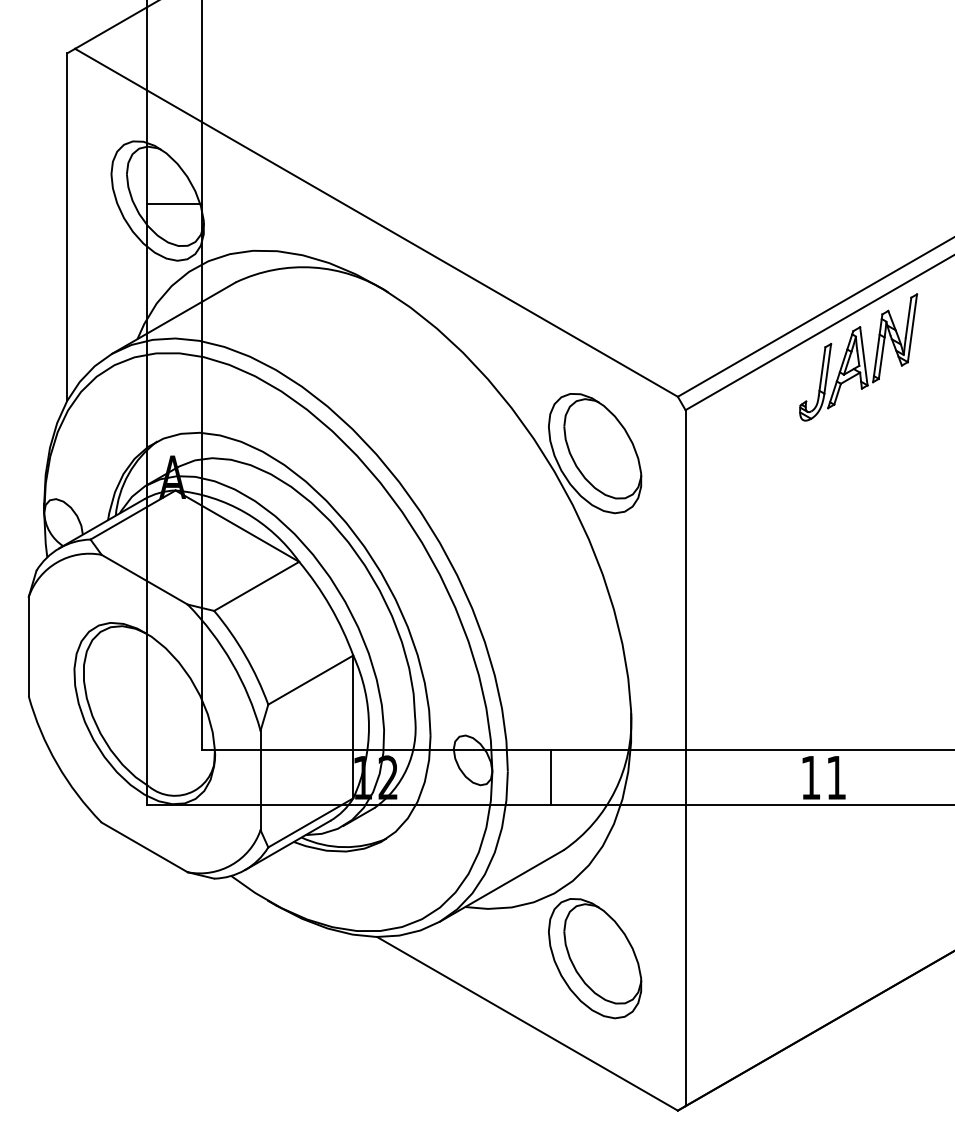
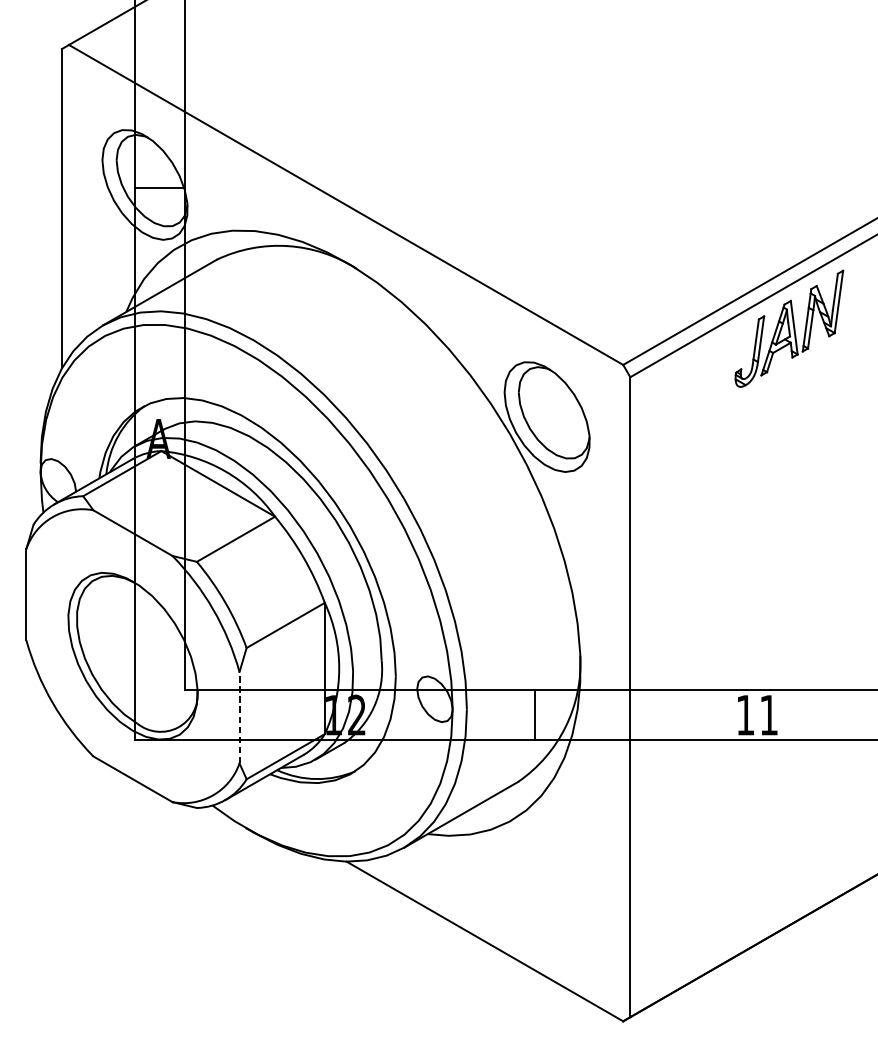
line: (551, 777) -> (534, 714), moved
line: (260, 780) -> (239, 717), solid -> dashed
part: (595, 958) -> (547, 881), removed

